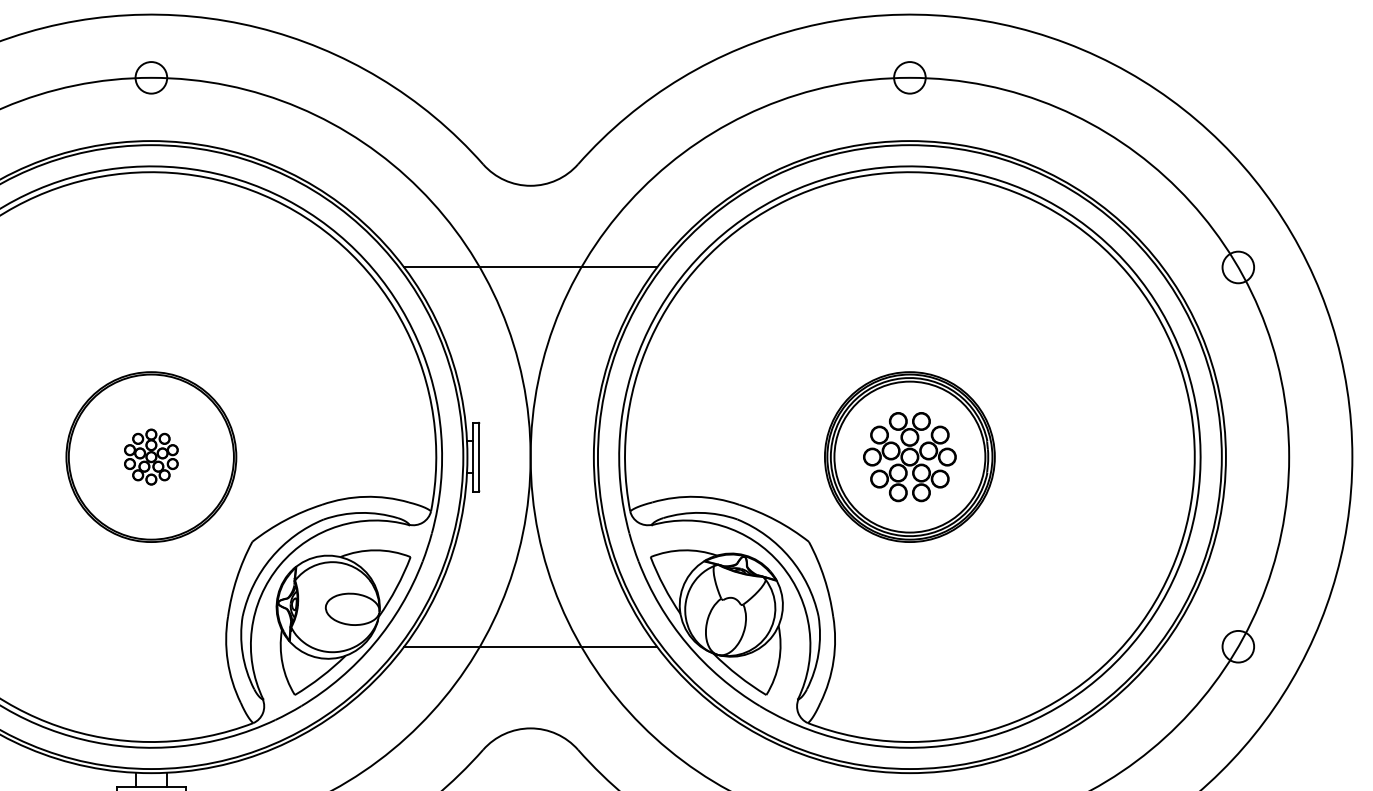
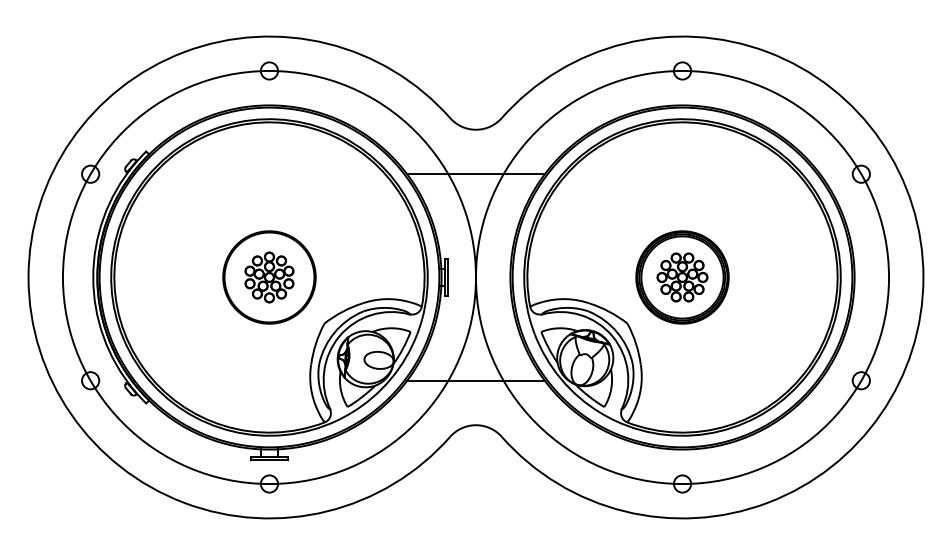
part: (151, 457) -> (269, 277), size x1.67

